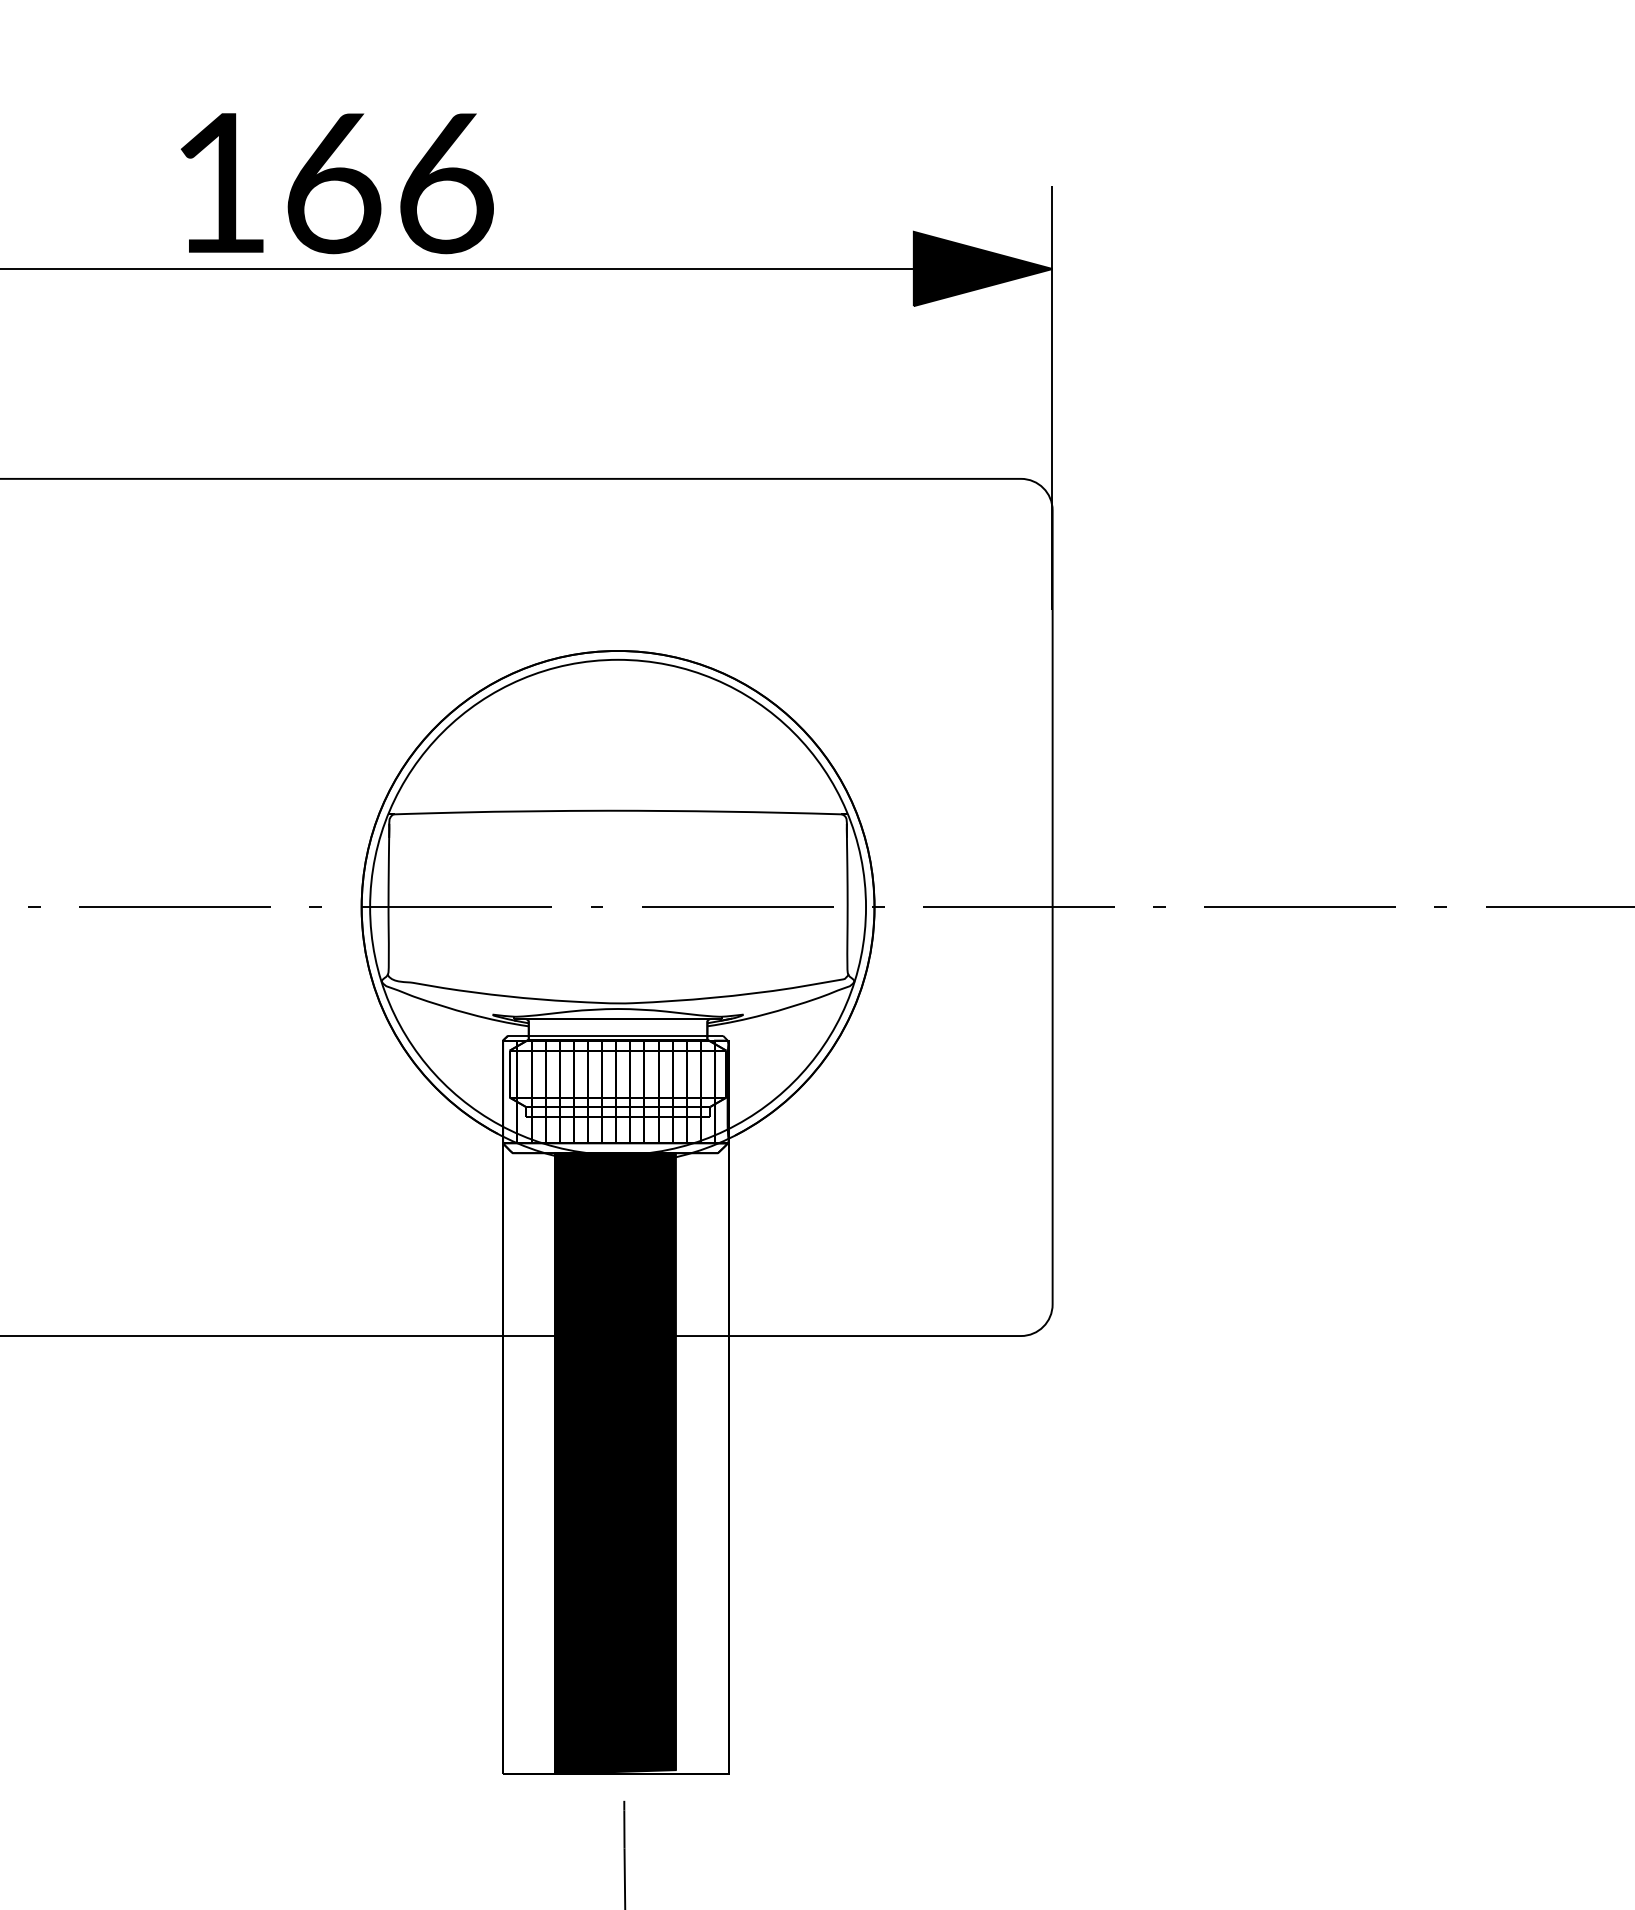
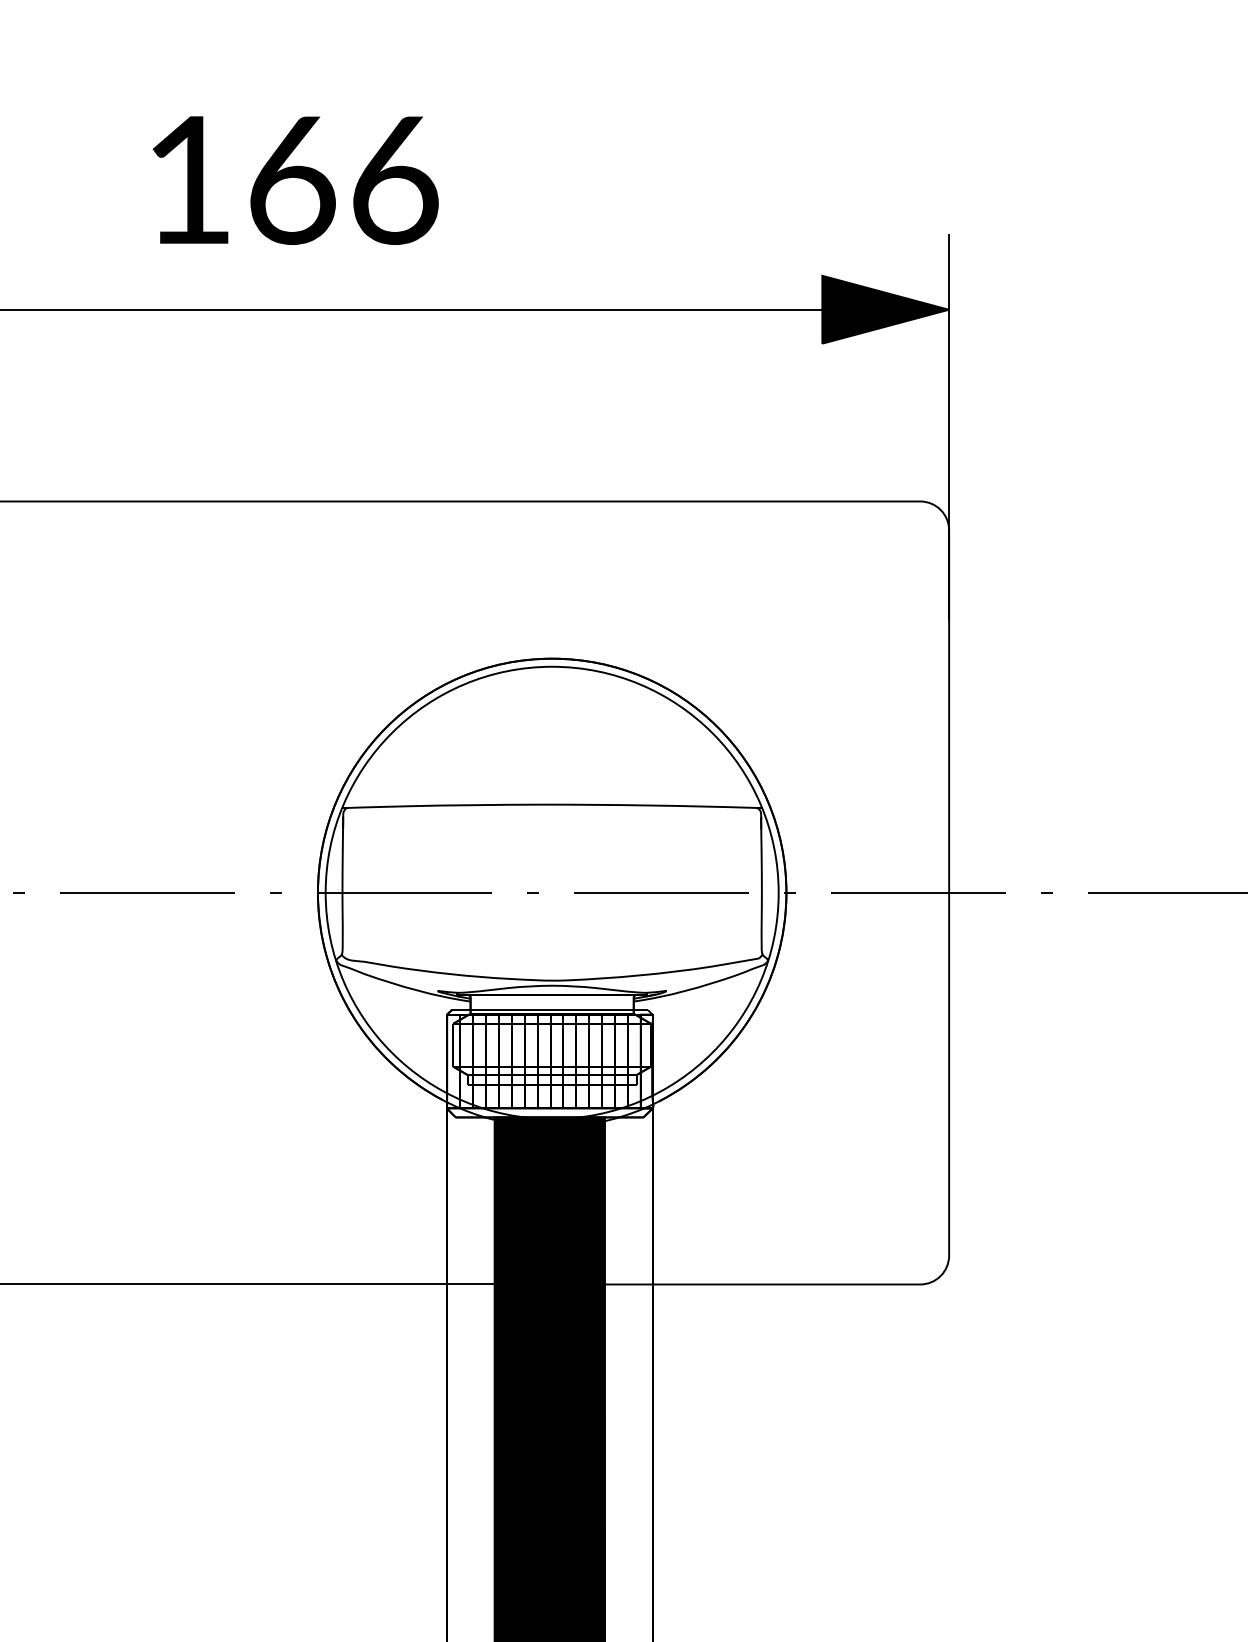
text: (336, 183) -> (294, 180), moved

